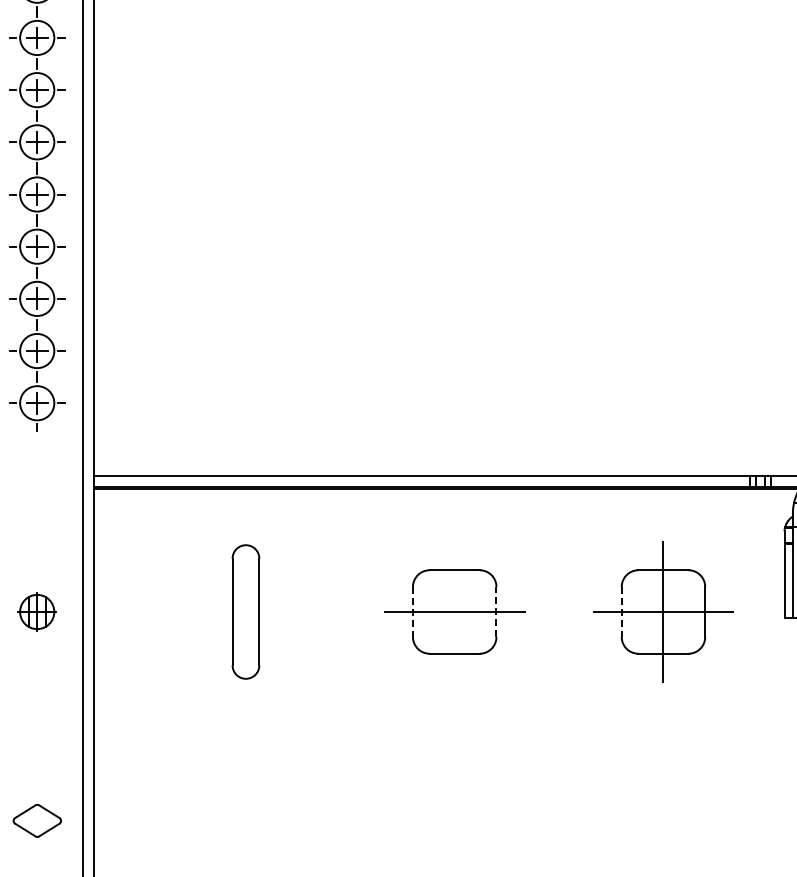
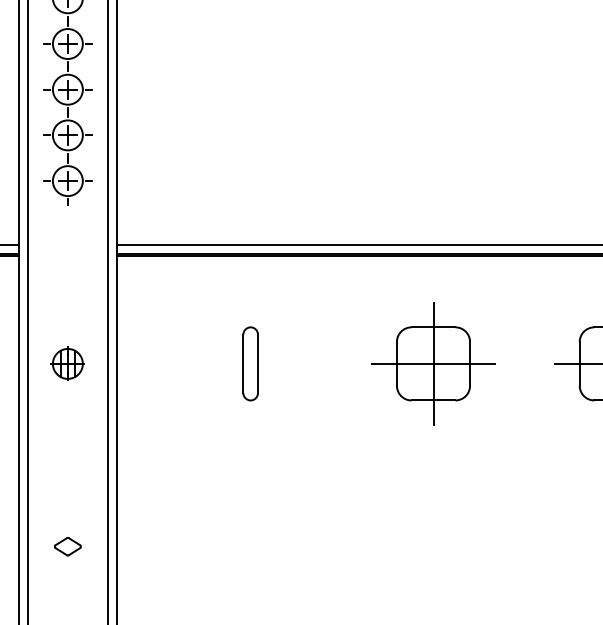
part: (245, 611) -> (250, 363), size x0.62
line: (454, 611) -> (433, 363), added
line: (496, 611) -> (470, 363), dashed -> solid
line: (412, 612) -> (396, 364), dashed -> solid
line: (621, 612) -> (579, 364), dashed -> solid
part: (36, 820) -> (67, 546), size x0.62

